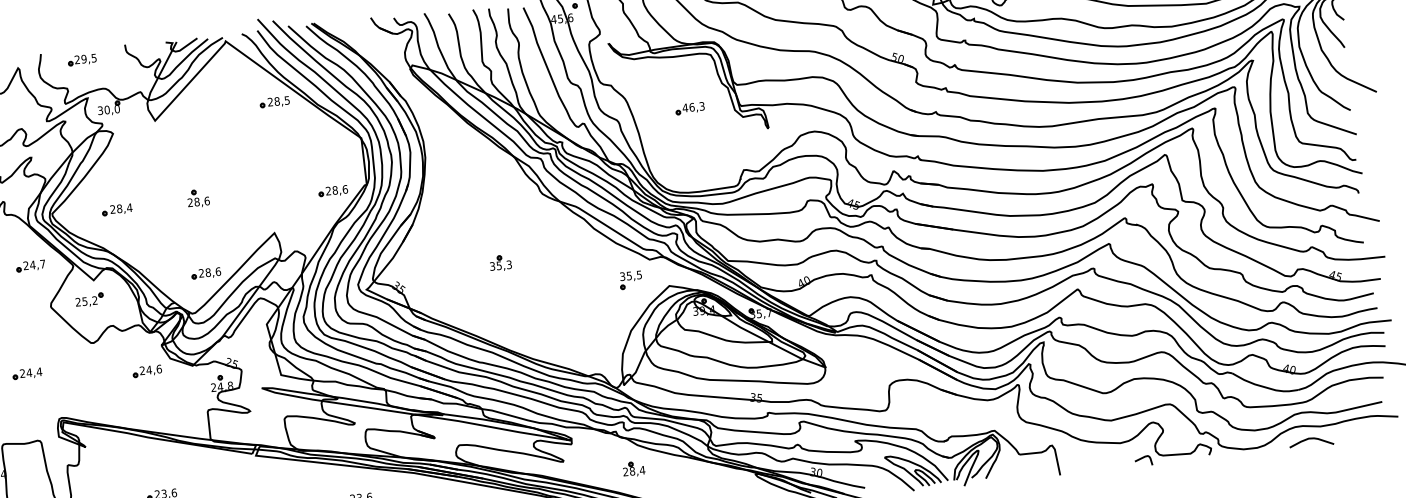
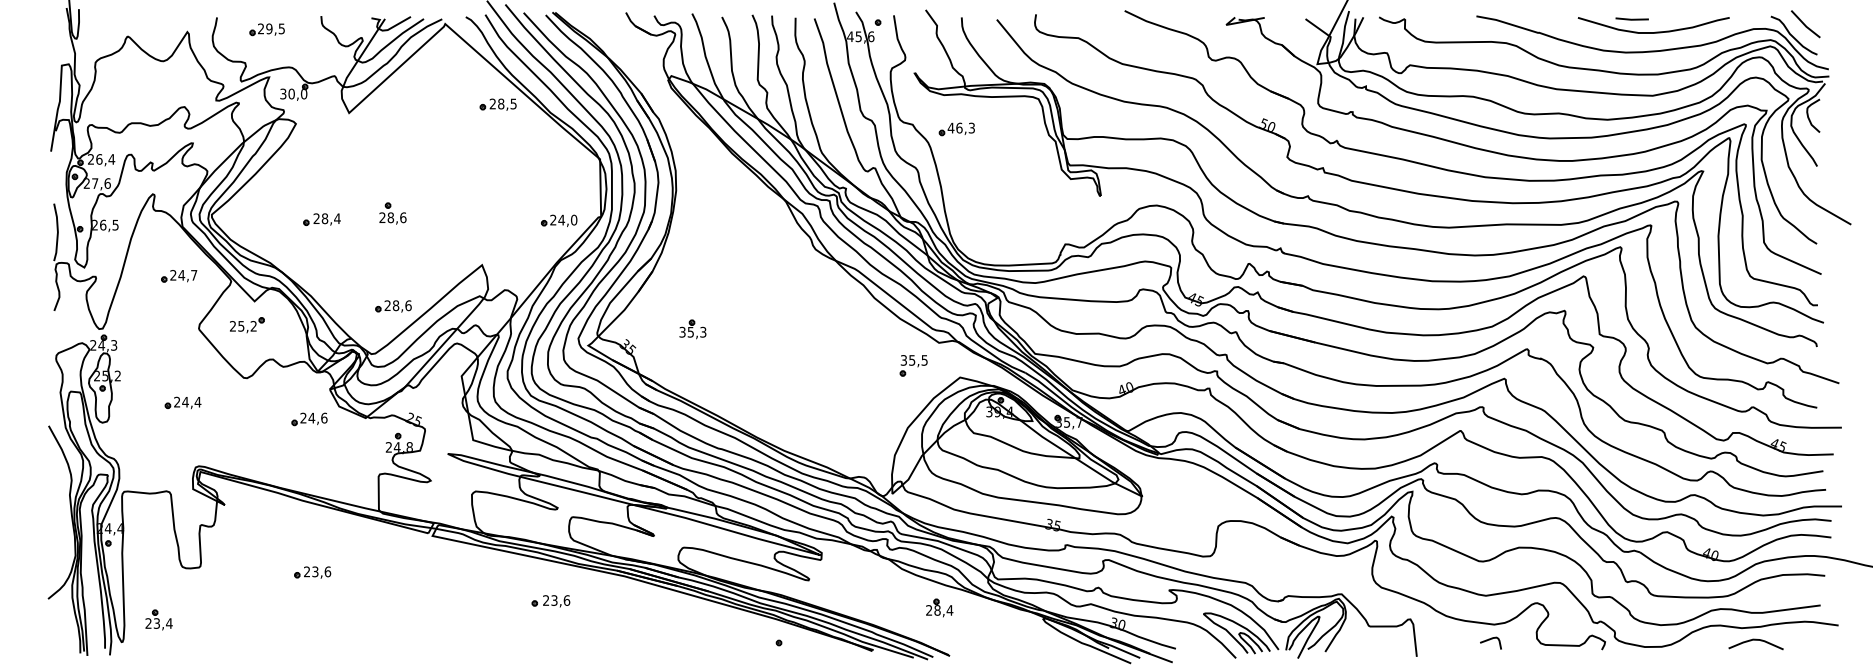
part: (689, 108) -> (956, 129), moved
text: (339, 189) -> (567, 219), 28,6 -> 24,0
part: (116, 209) -> (321, 219), moved
part: (500, 263) -> (692, 329), moved
part: (26, 373) -> (182, 402), moved
curve: (1310, 439) -> (1755, 640), moved
curve: (1142, 458) -> (1489, 640), moved
part: (633, 468) -> (939, 607), moved

